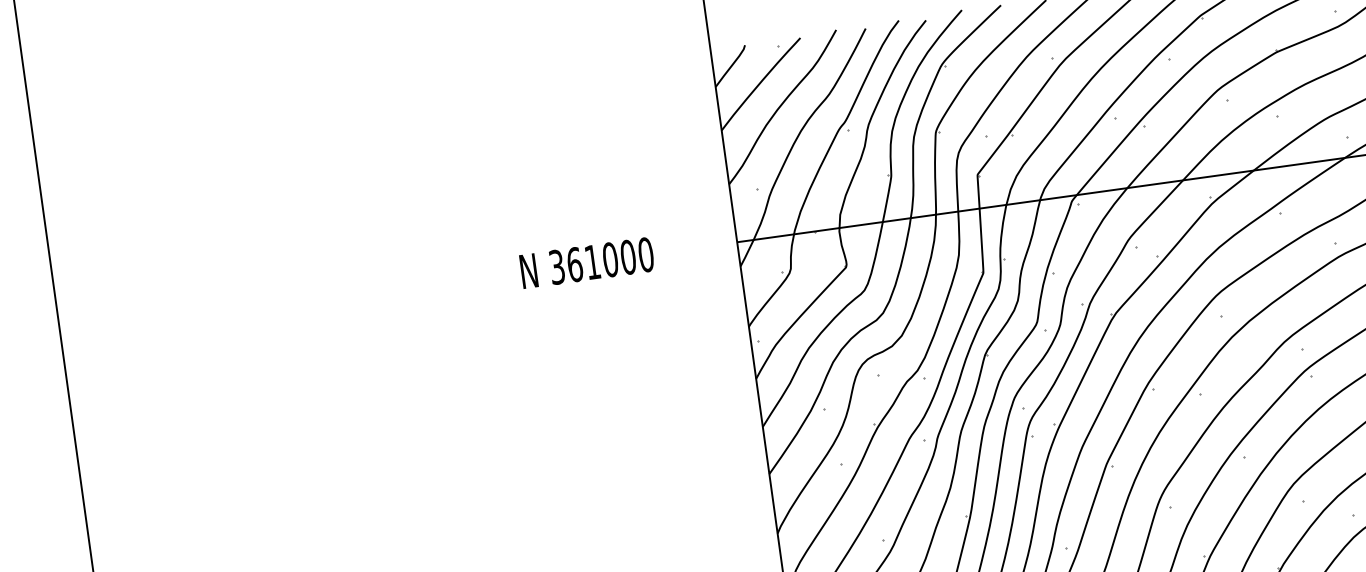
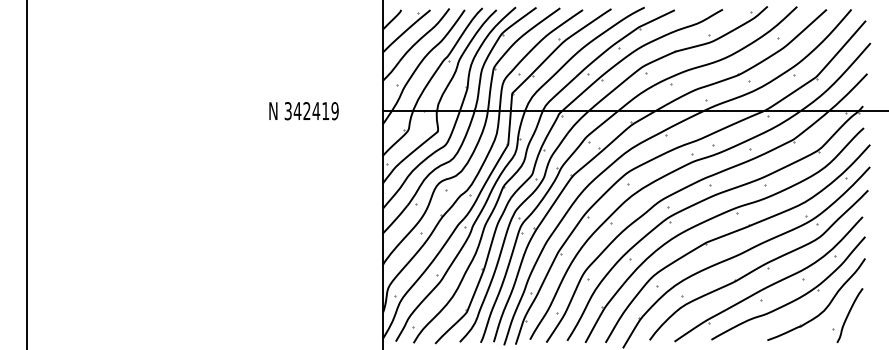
text: (608, 260) -> (315, 111), 361000 -> 342419

